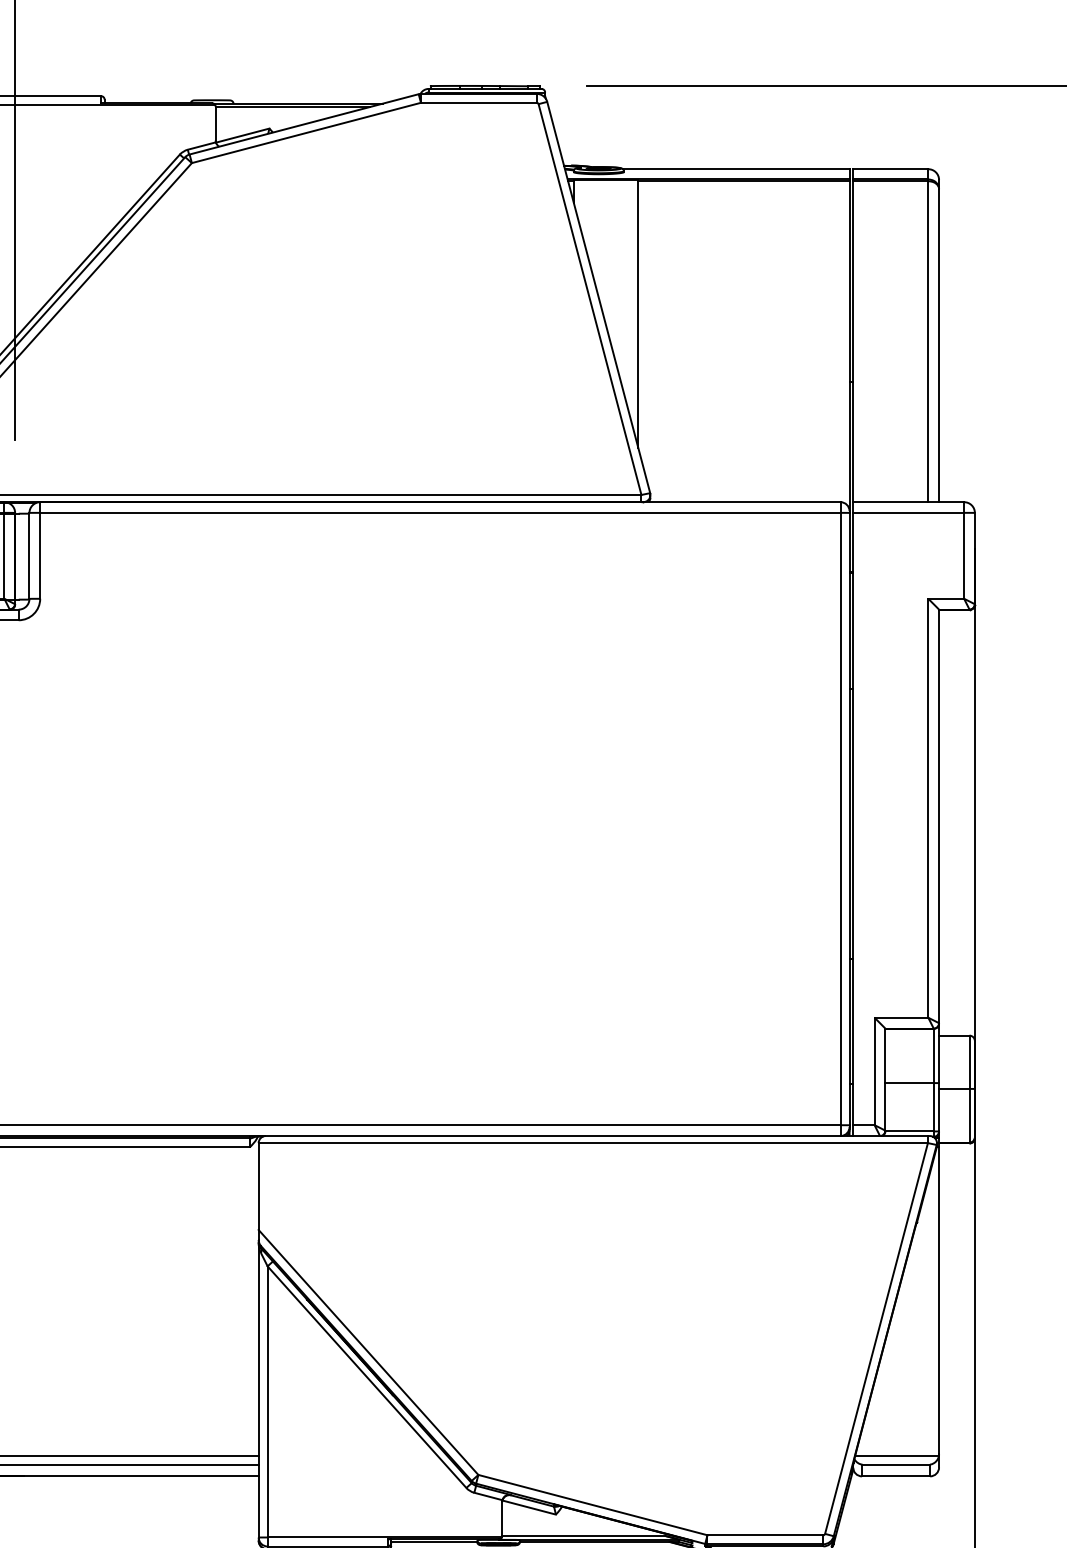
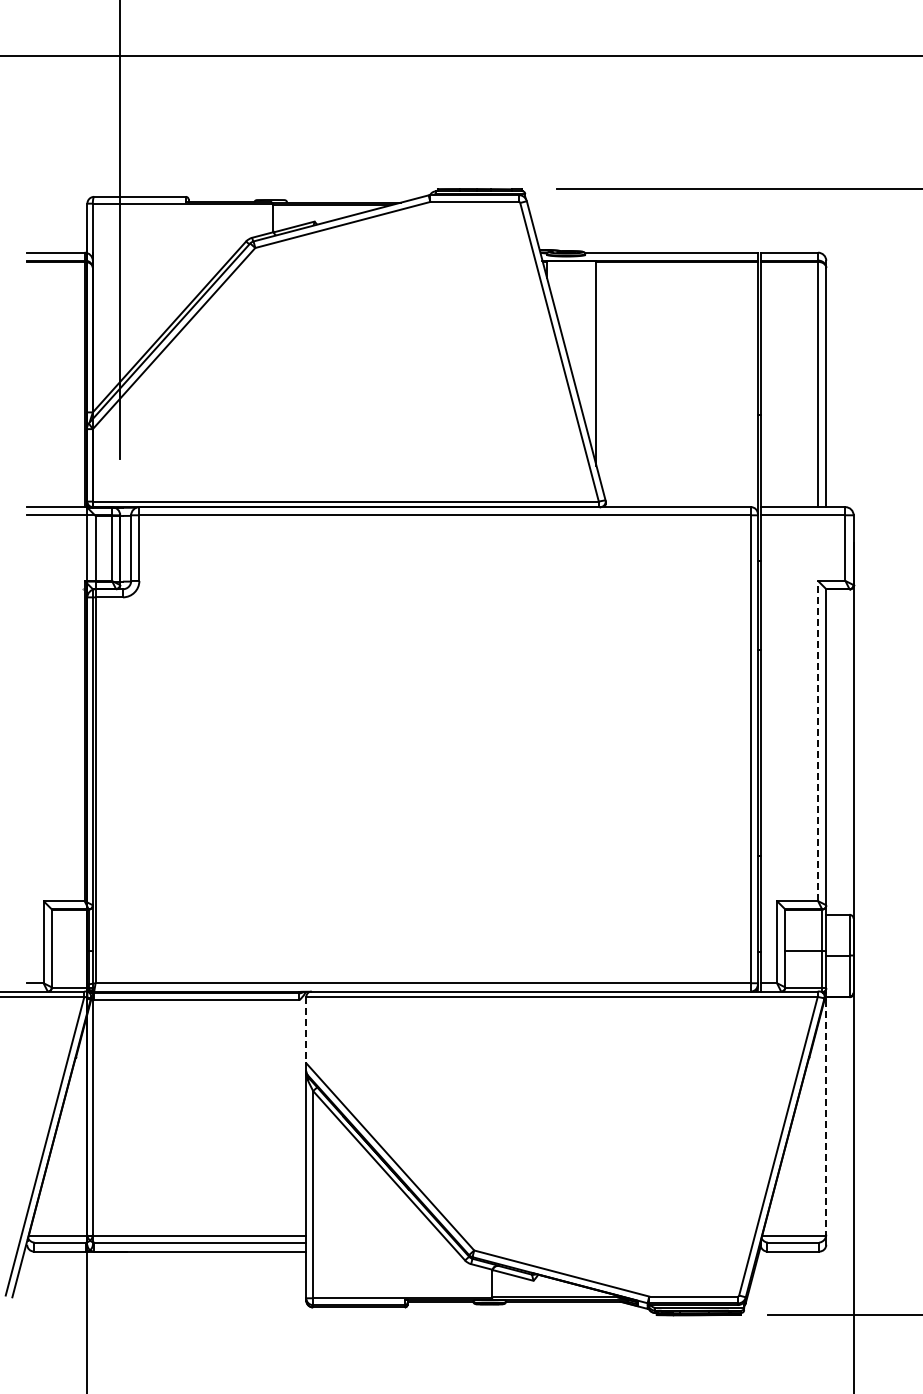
line: (928, 807) -> (818, 740), solid -> dashed
line: (258, 1187) -> (306, 1030), solid -> dashed
line: (939, 1302) -> (826, 1118), solid -> dashed

